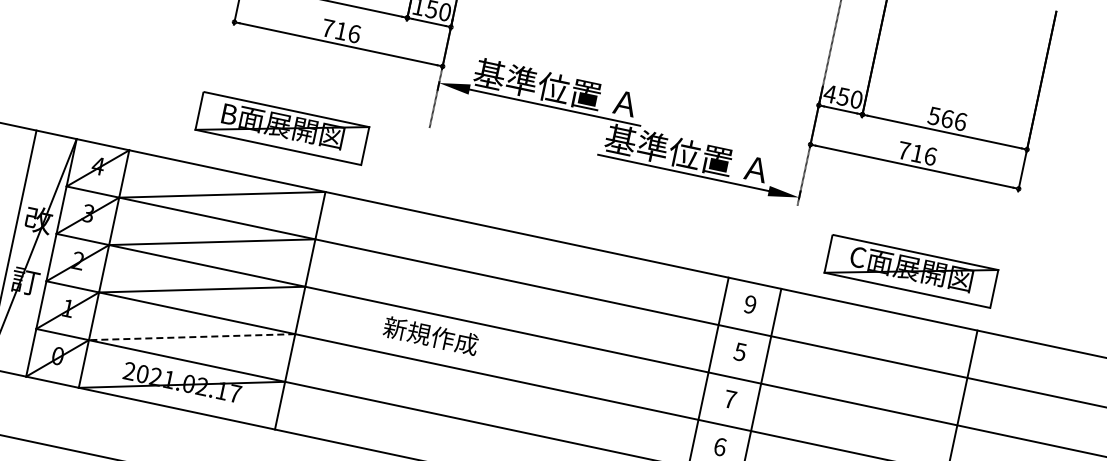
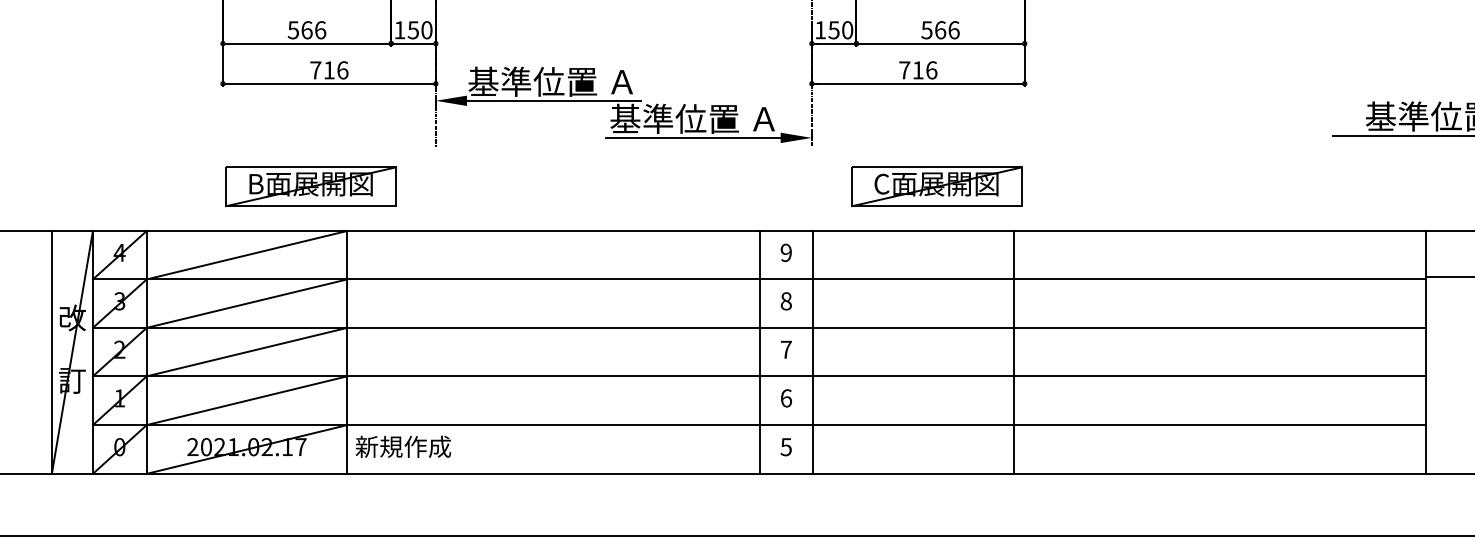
text: (830, 94) -> (820, 30), 450 -> 150
part: (282, 128) -> (310, 186), moved
text: (431, 335) -> (403, 446), moved
line: (191, 336) -> (246, 400), dashed -> solid
text: (739, 352) -> (785, 301), 5 -> 8

